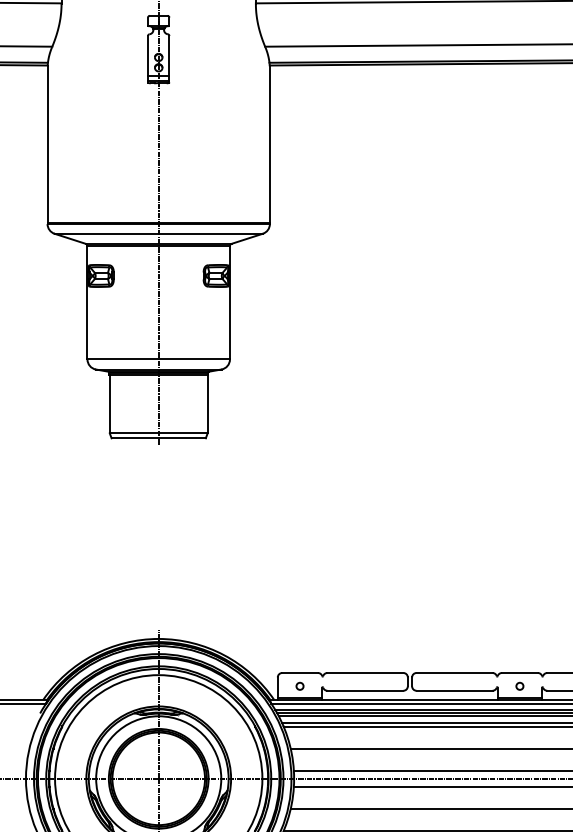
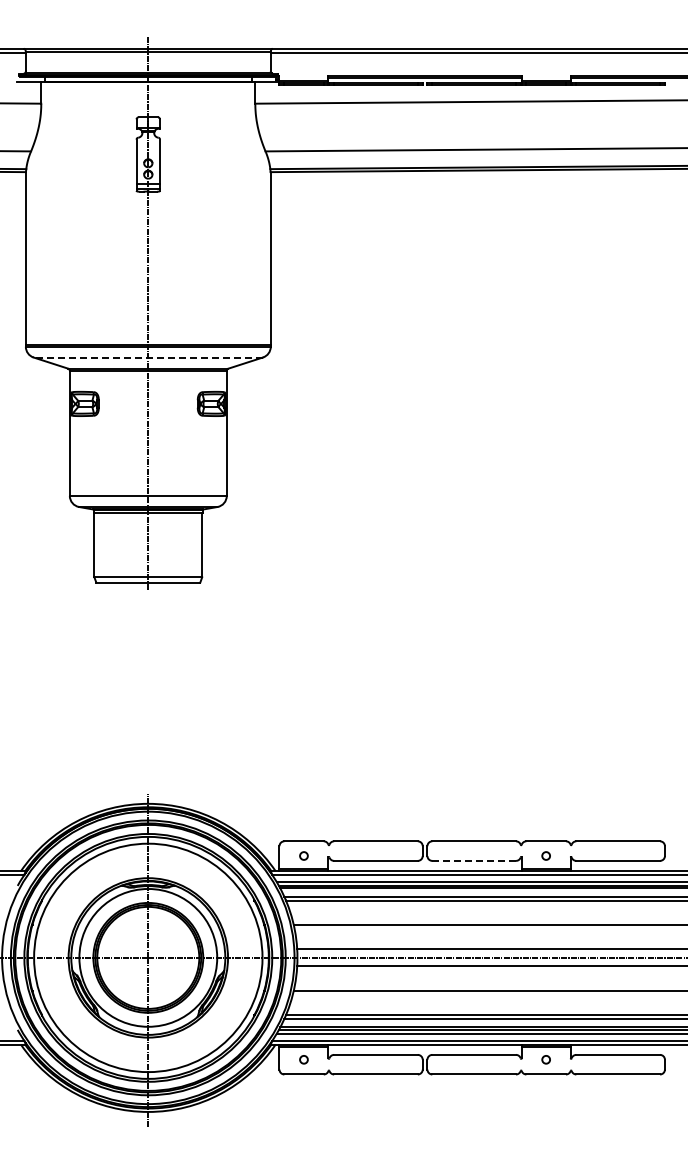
line: (158, 233) -> (148, 357), solid -> dashed
line: (454, 690) -> (474, 860), solid -> dashed

